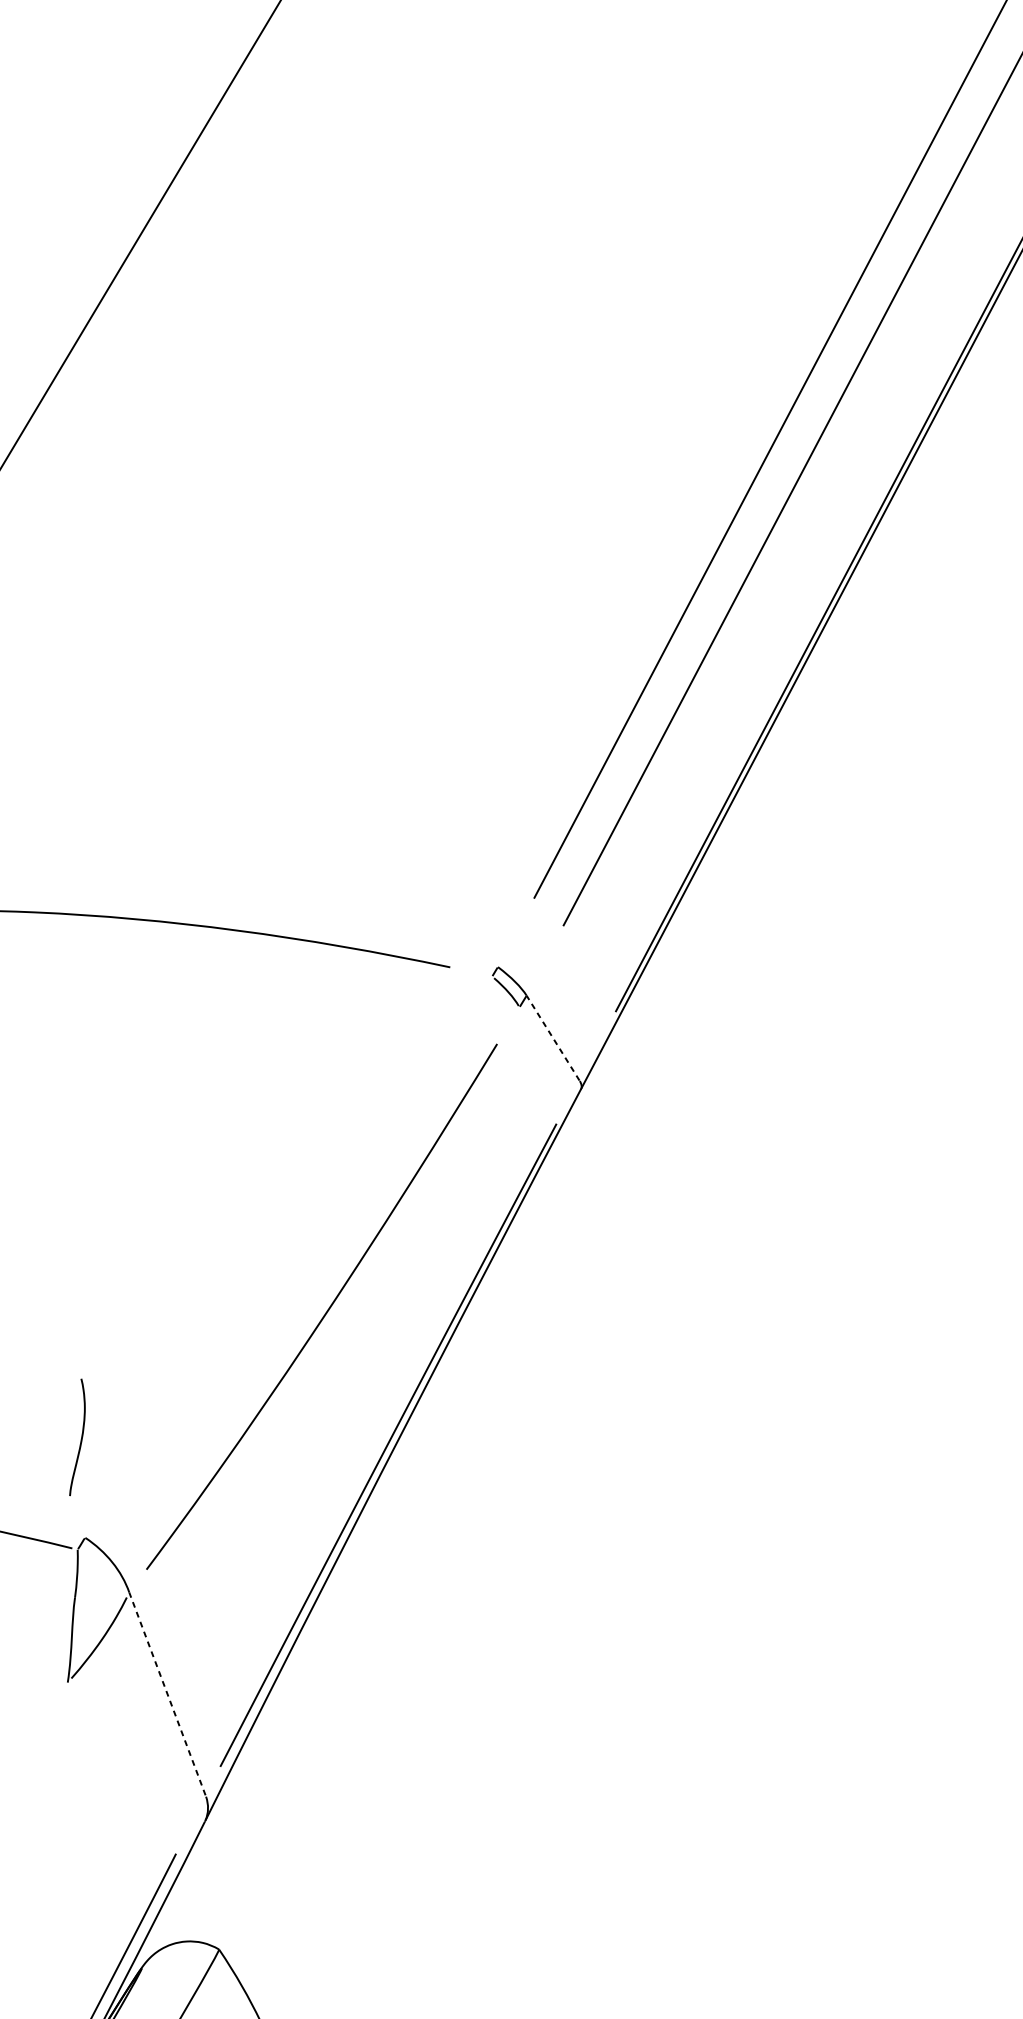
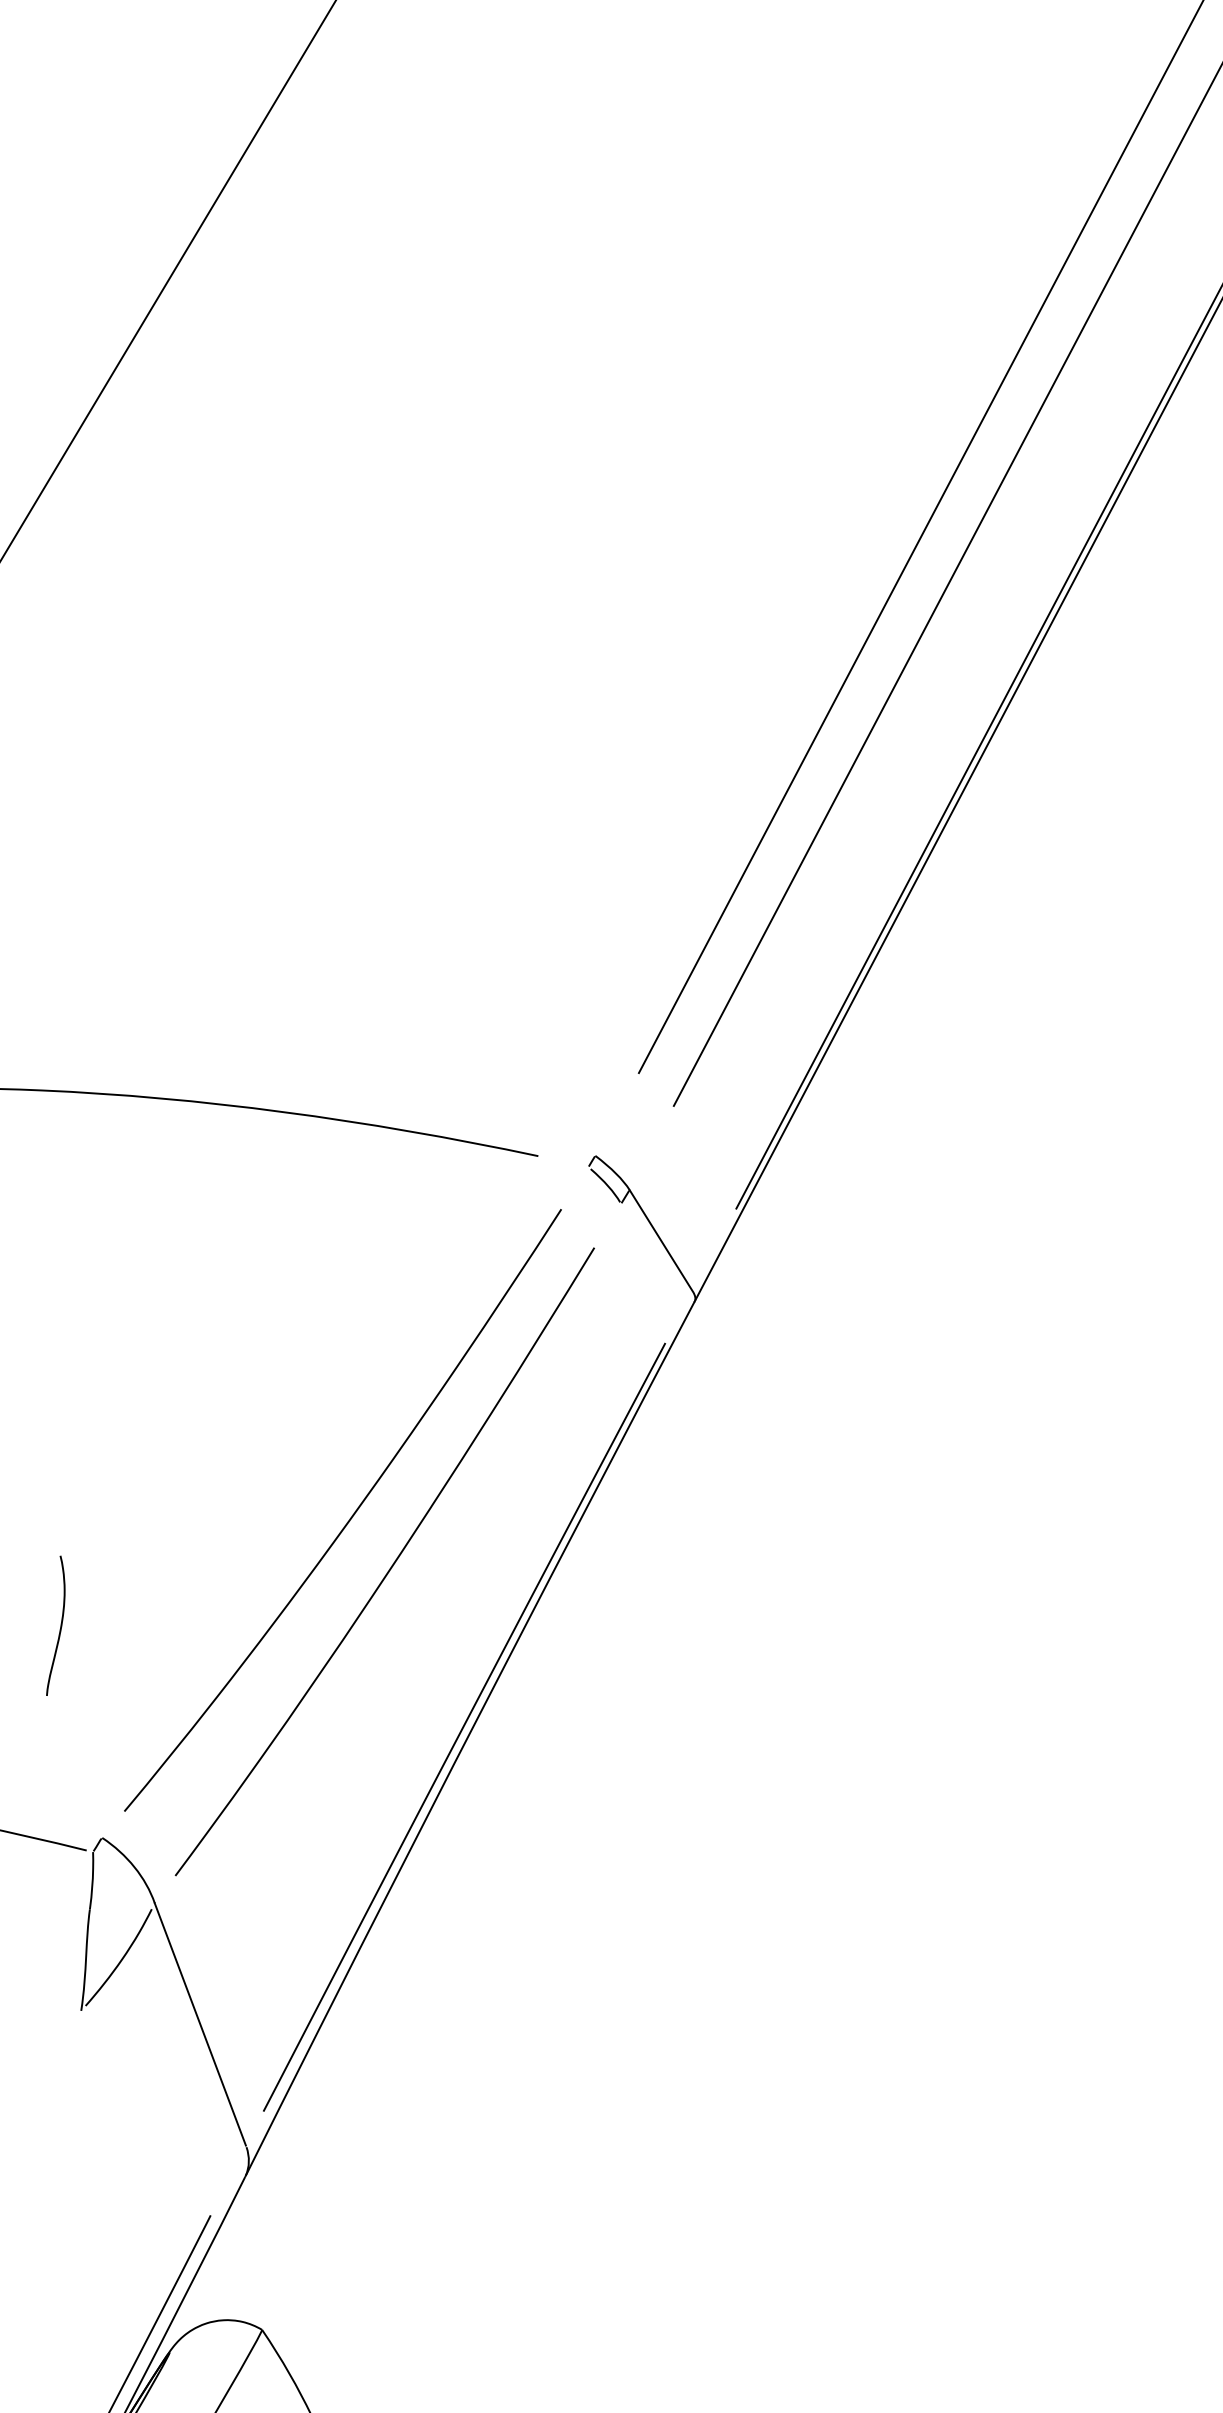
line: (553, 1037) -> (661, 1240), dashed -> solid
curve: (293, 1269) -> (350, 1517), added
curve: (81, 1437) -> (60, 1625), moved
line: (167, 1693) -> (200, 2023), dashed -> solid

